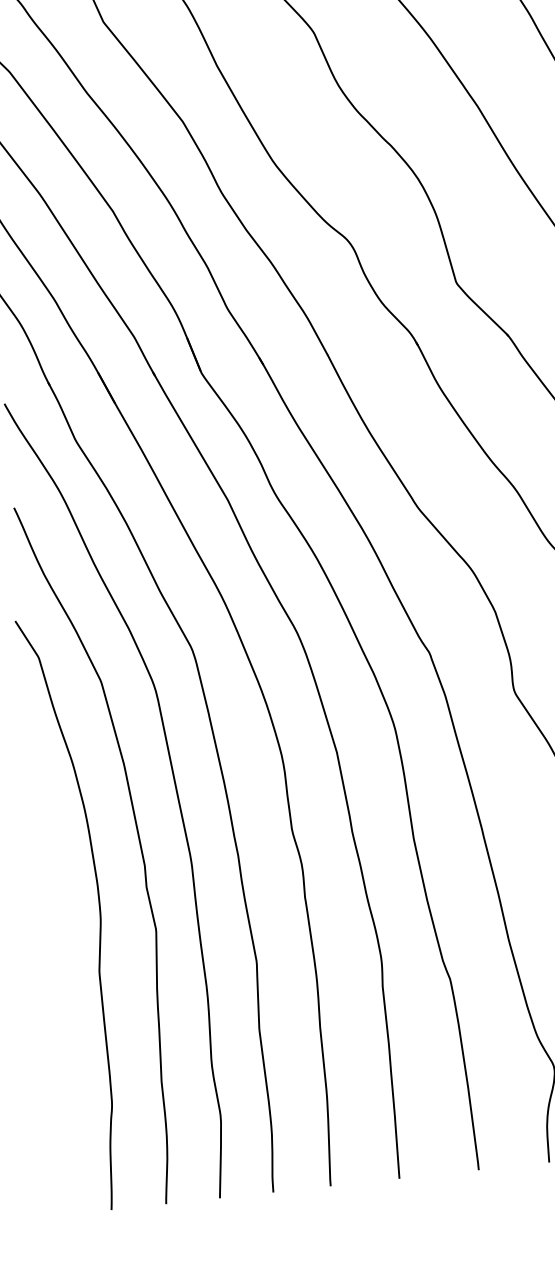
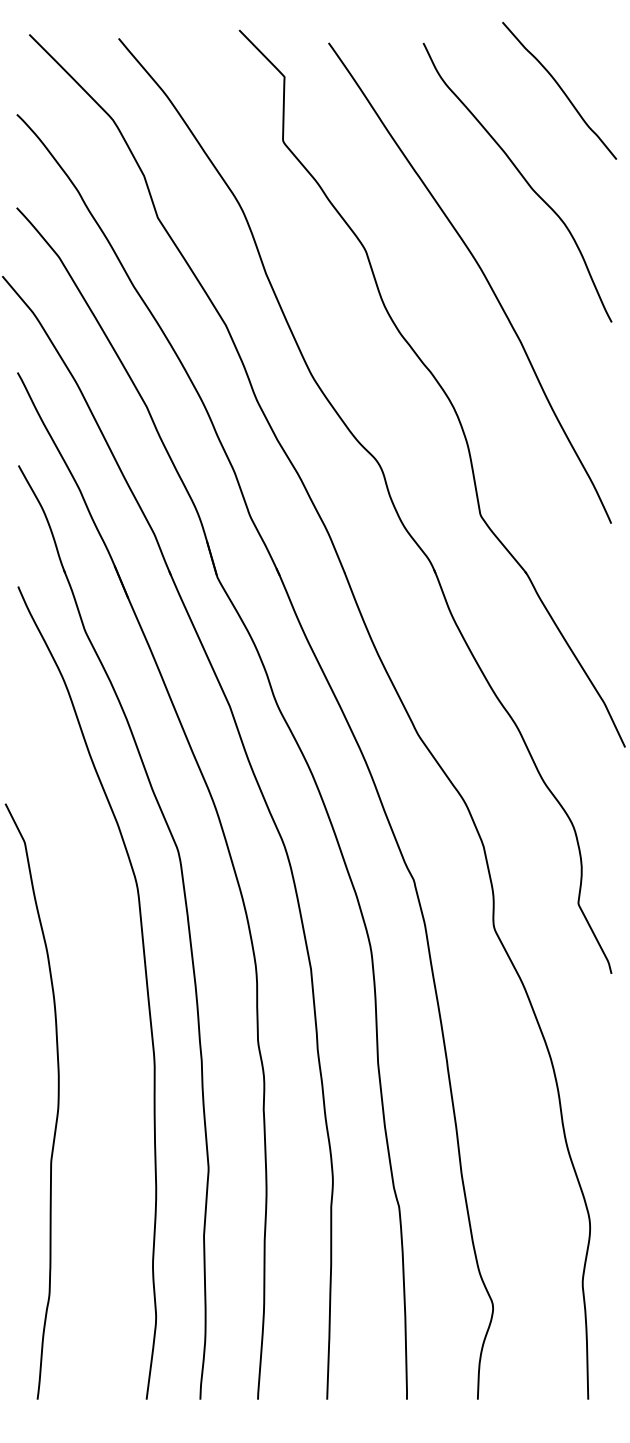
curve: (139, 844) -> (104, 1039), removed

